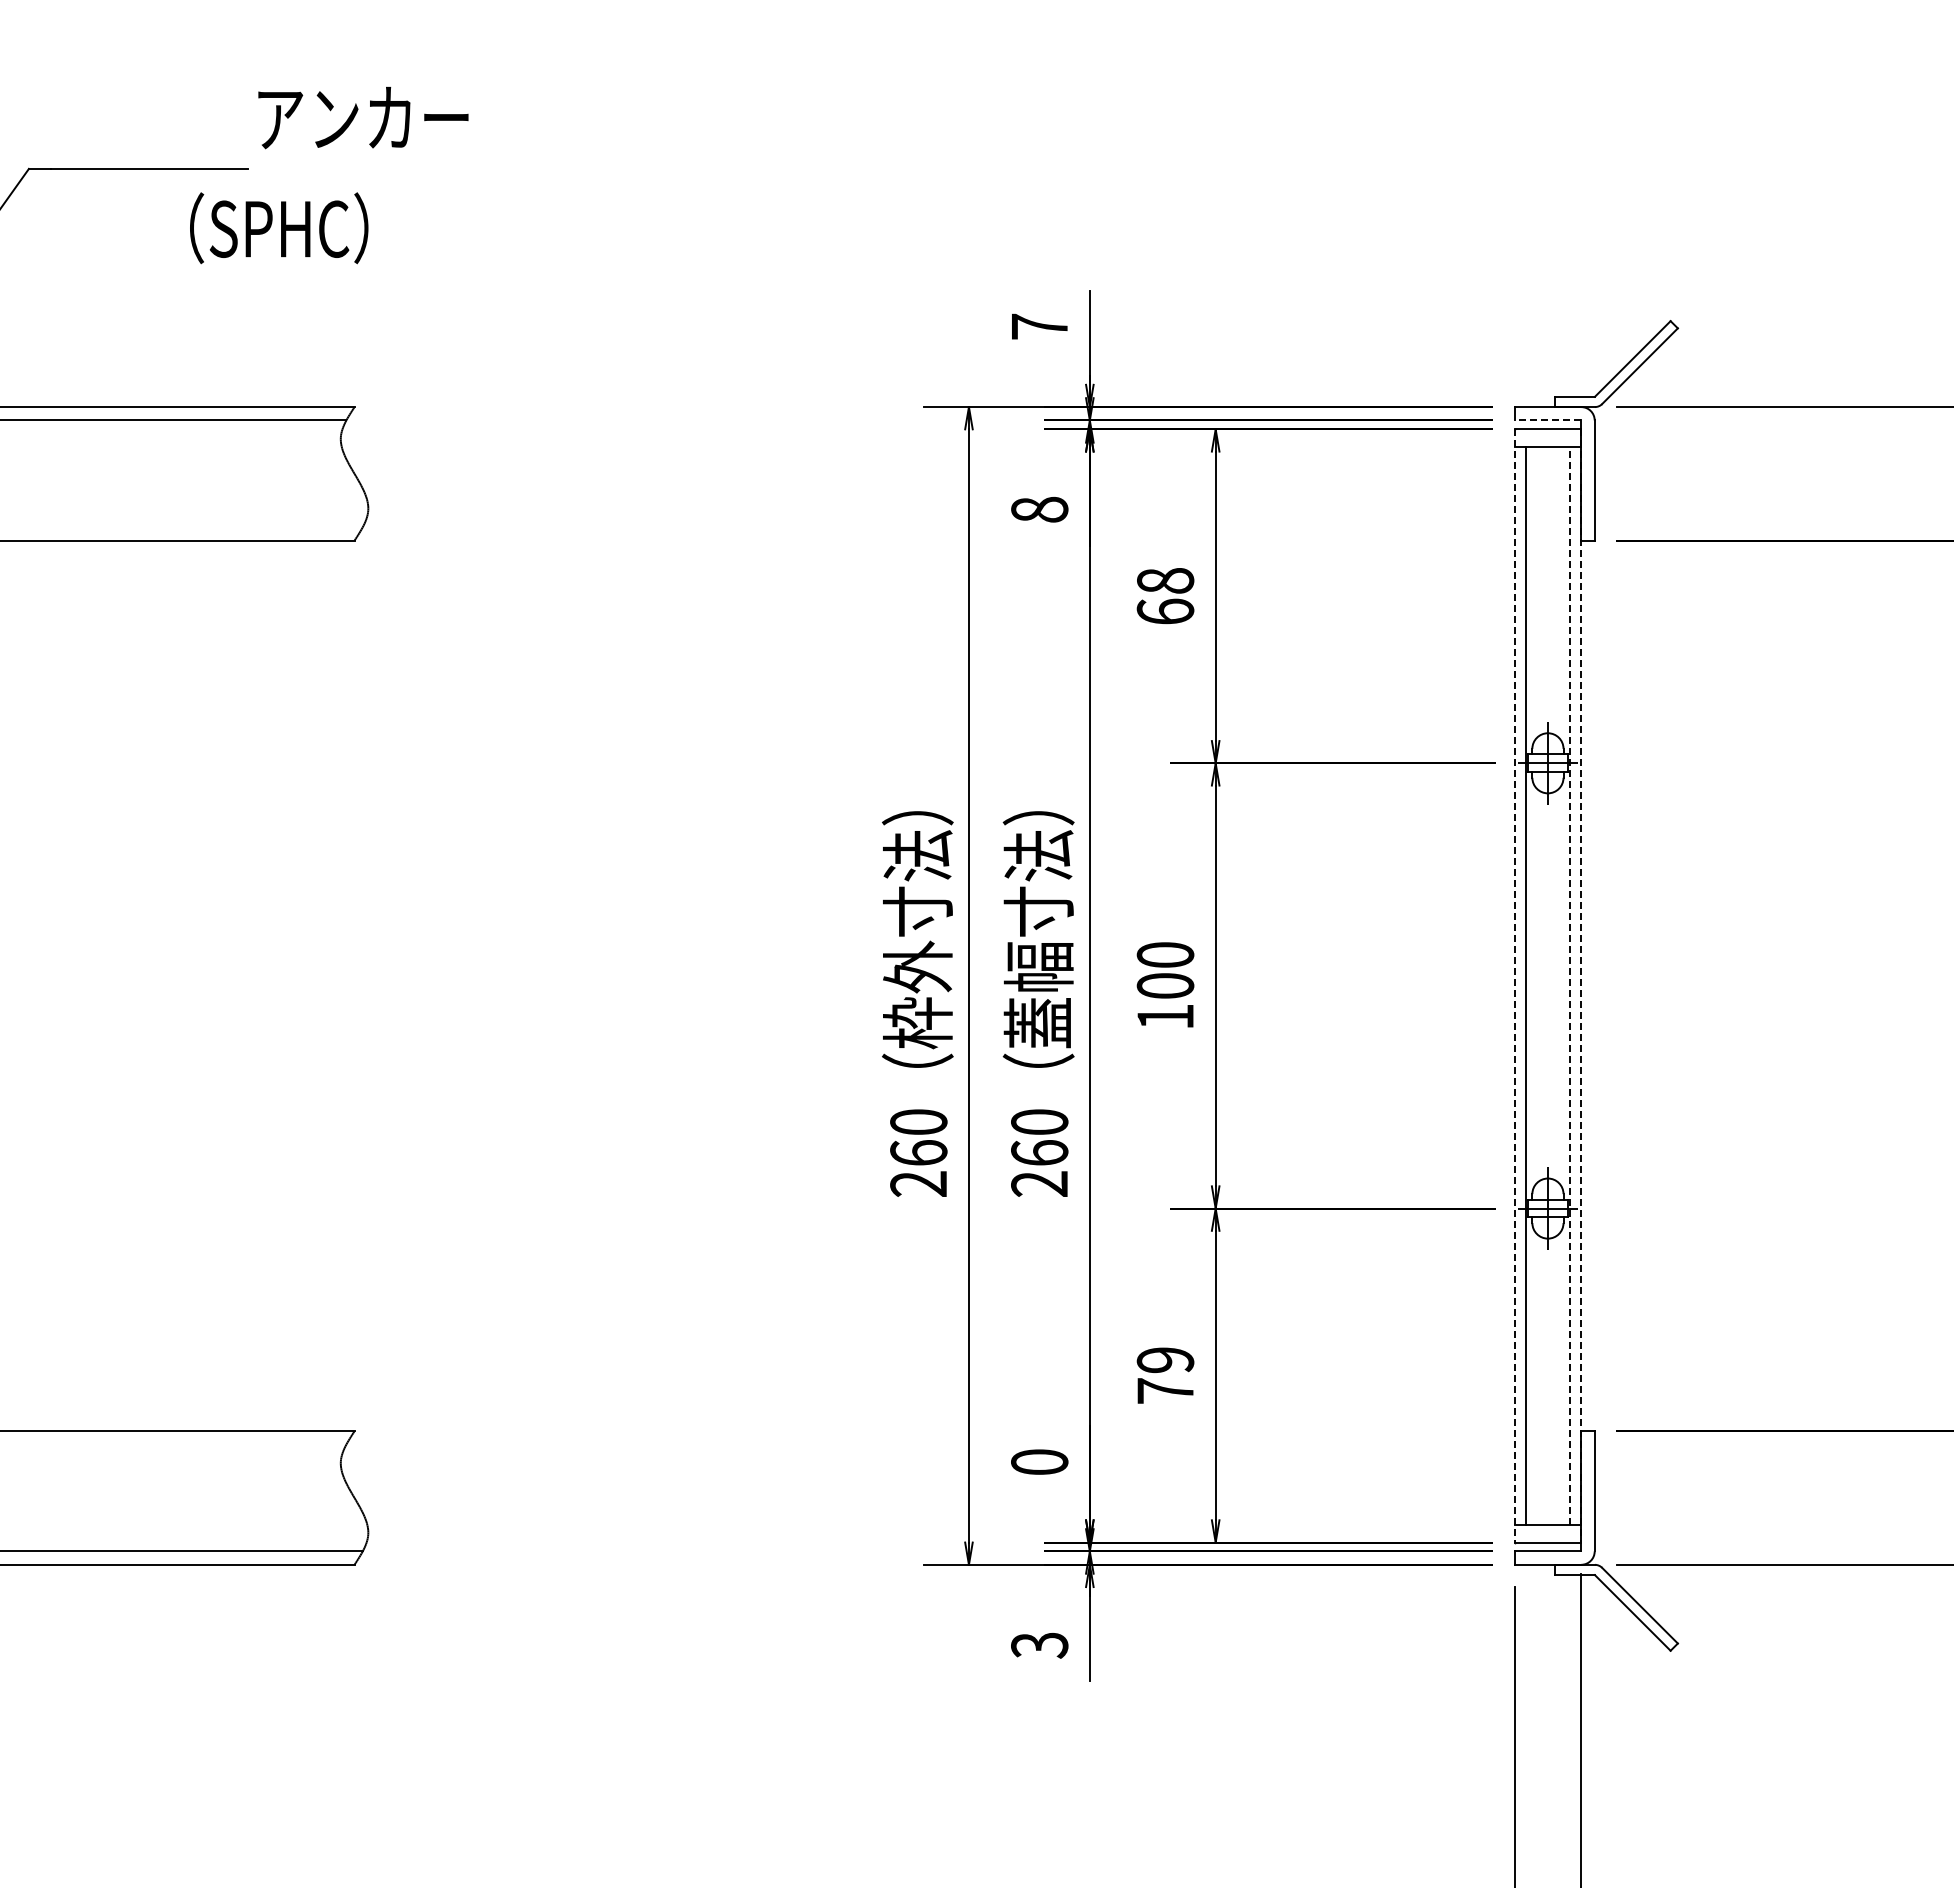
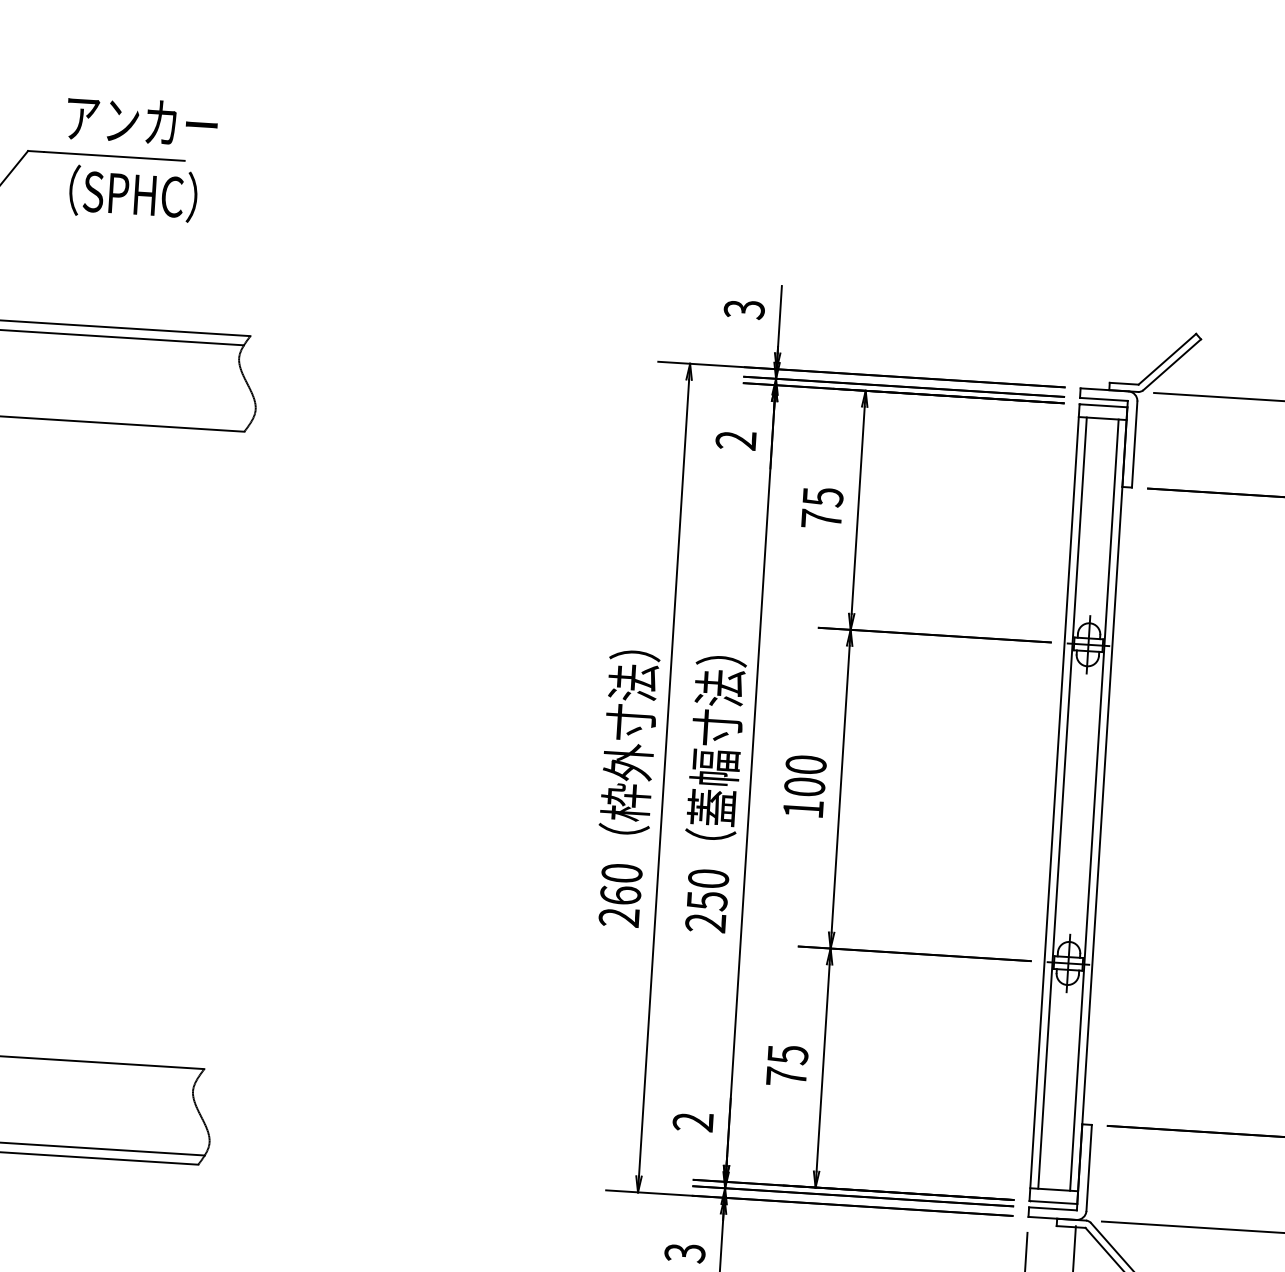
text: (363, 118) -> (142, 121), moved
text: (279, 228) -> (133, 193), moved
text: (1039, 326) -> (744, 309), 7 -> 3
line: (1547, 420) -> (1103, 399), dashed -> solid
text: (1039, 509) -> (736, 440), 8 -> 2
text: (1165, 596) -> (822, 508), 68 -> 75
line: (1514, 985) -> (1054, 802), dashed -> solid
line: (1570, 985) -> (1094, 804), dashed -> solid
line: (1581, 985) -> (1102, 805), dashed -> solid
text: (1039, 1153) -> (707, 901), 260 -> 250
text: (1165, 1360) -> (787, 1054), 79 -> 75
text: (1039, 1462) -> (693, 1122), 0 -> 2

